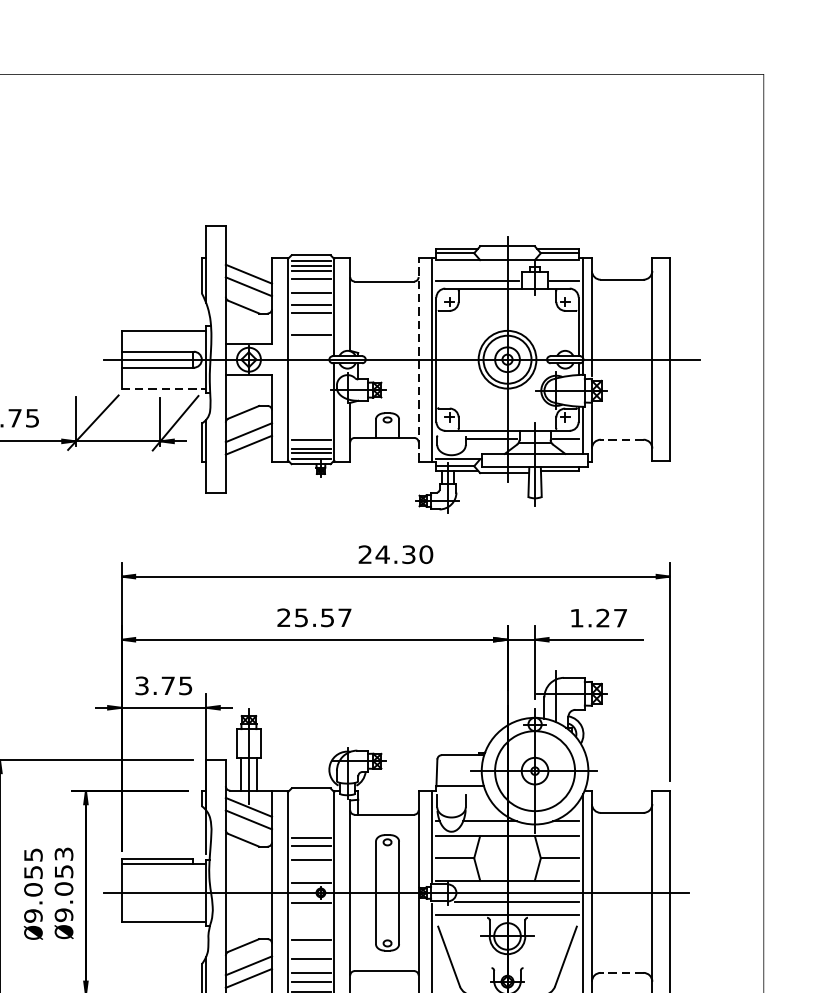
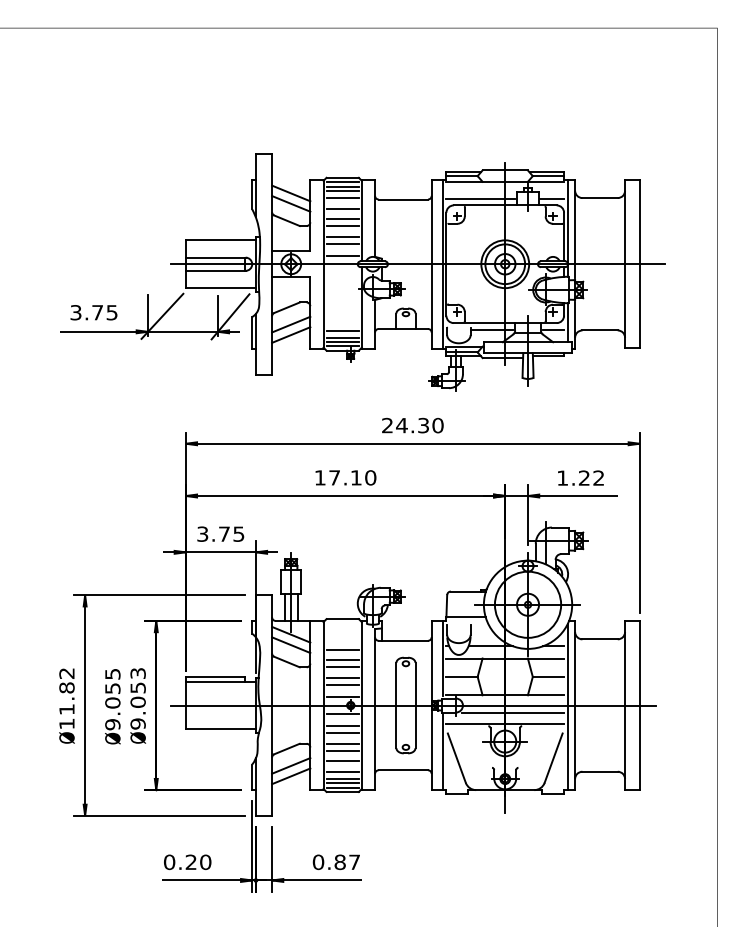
line: (310, 326) -> (342, 236), added
line: (310, 350) -> (342, 256), added
line: (418, 360) -> (431, 264), dashed -> solid
line: (164, 389) -> (221, 288), dashed -> solid
line: (621, 439) -> (599, 330), dashed -> solid
text: (314, 617) -> (345, 477), 25.57 -> 17.10
text: (620, 617) -> (598, 477), 1.27 -> 1.22
line: (310, 826) -> (342, 650), added
line: (310, 868) -> (342, 685), added
line: (310, 917) -> (342, 725), added
line: (310, 925) -> (342, 732), added
line: (310, 947) -> (342, 750), added
line: (621, 972) -> (599, 771), dashed -> solid
line: (310, 985) -> (342, 782), added

